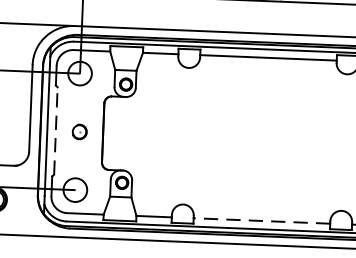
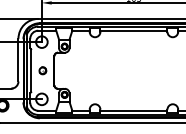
line: (56, 130) -> (31, 70), dashed -> solid
line: (261, 220) -> (133, 110), dashed -> solid

